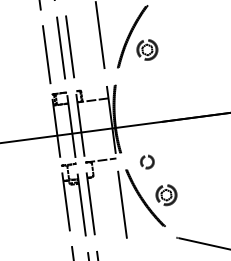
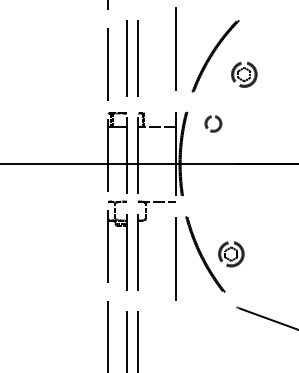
part: (147, 49) -> (244, 74), moved
part: (147, 161) -> (213, 123), moved

